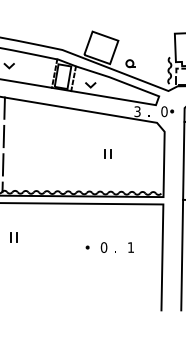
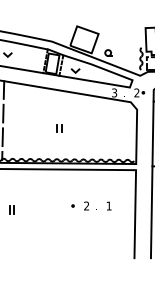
text: (164, 111) -> (137, 92), 0 -> 2
part: (107, 153) -> (58, 127), moved
part: (13, 237) -> (11, 210), moved
text: (103, 247) -> (86, 205), 0 -> 2

